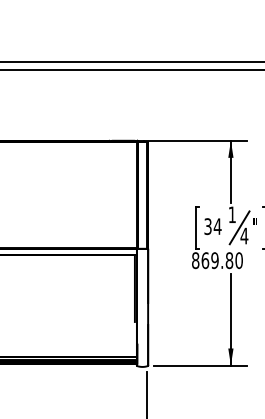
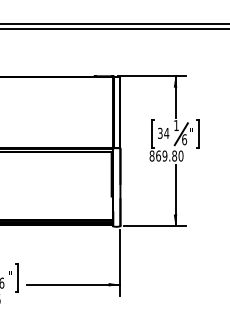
text: (242, 235) -> (183, 139), 4 -> 6

